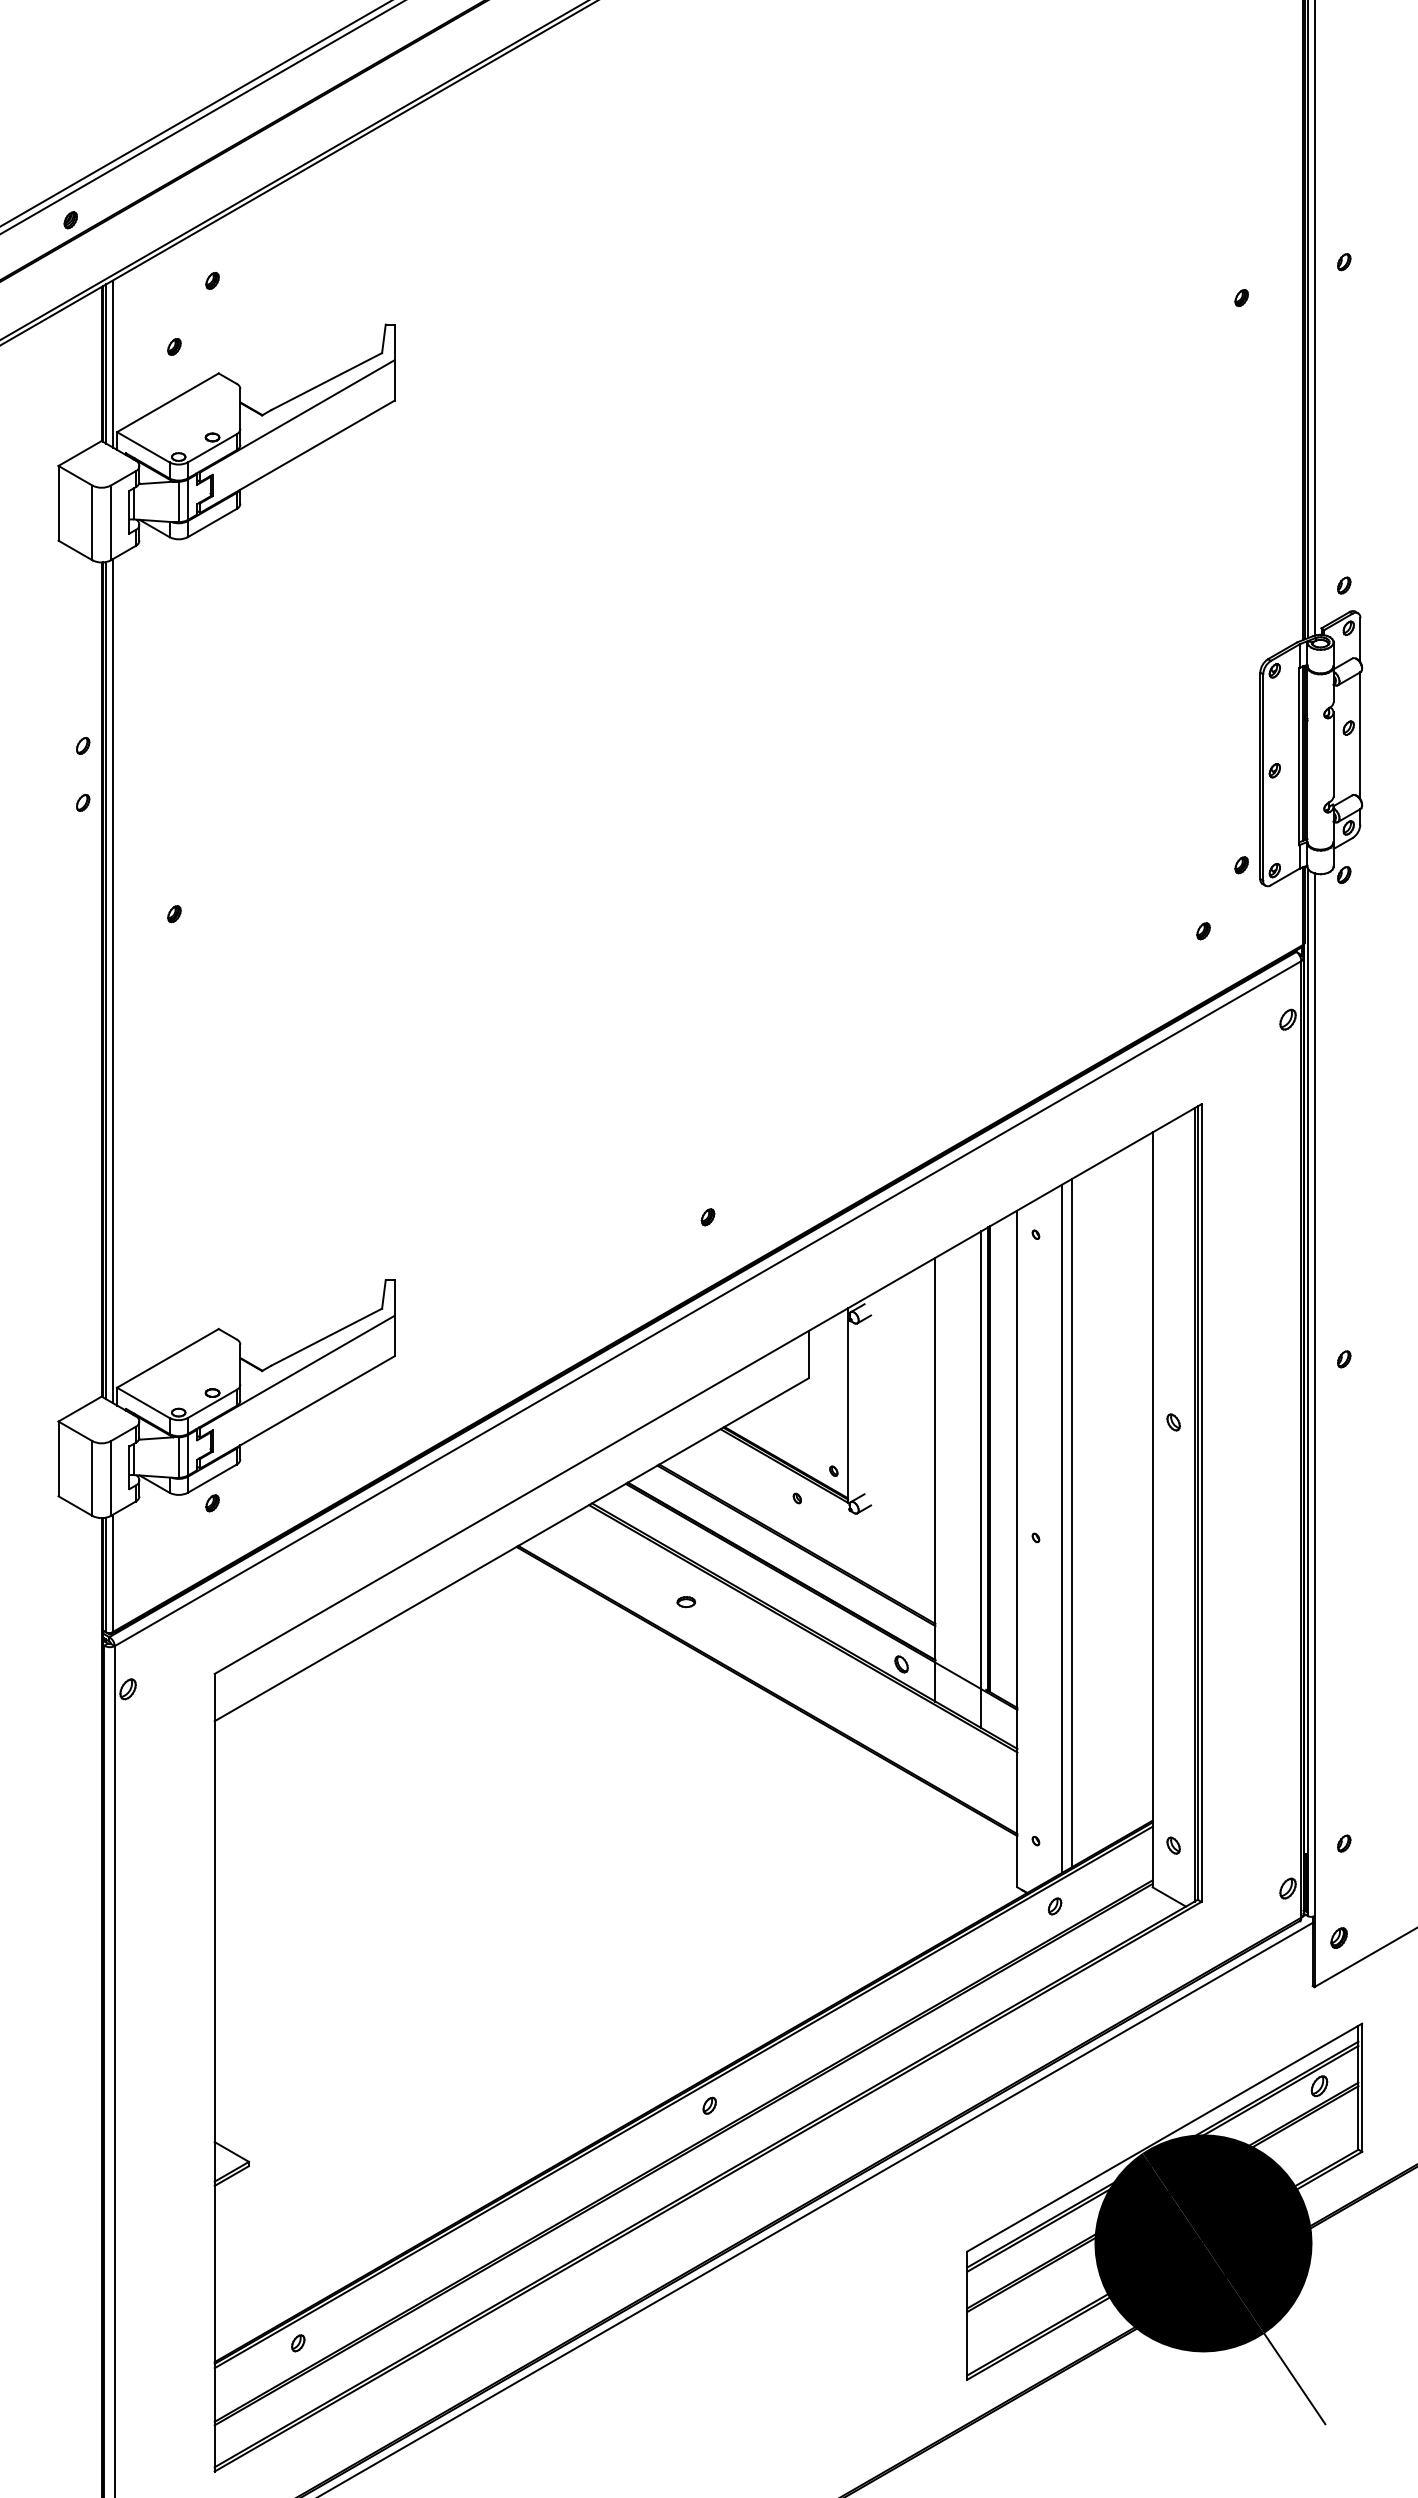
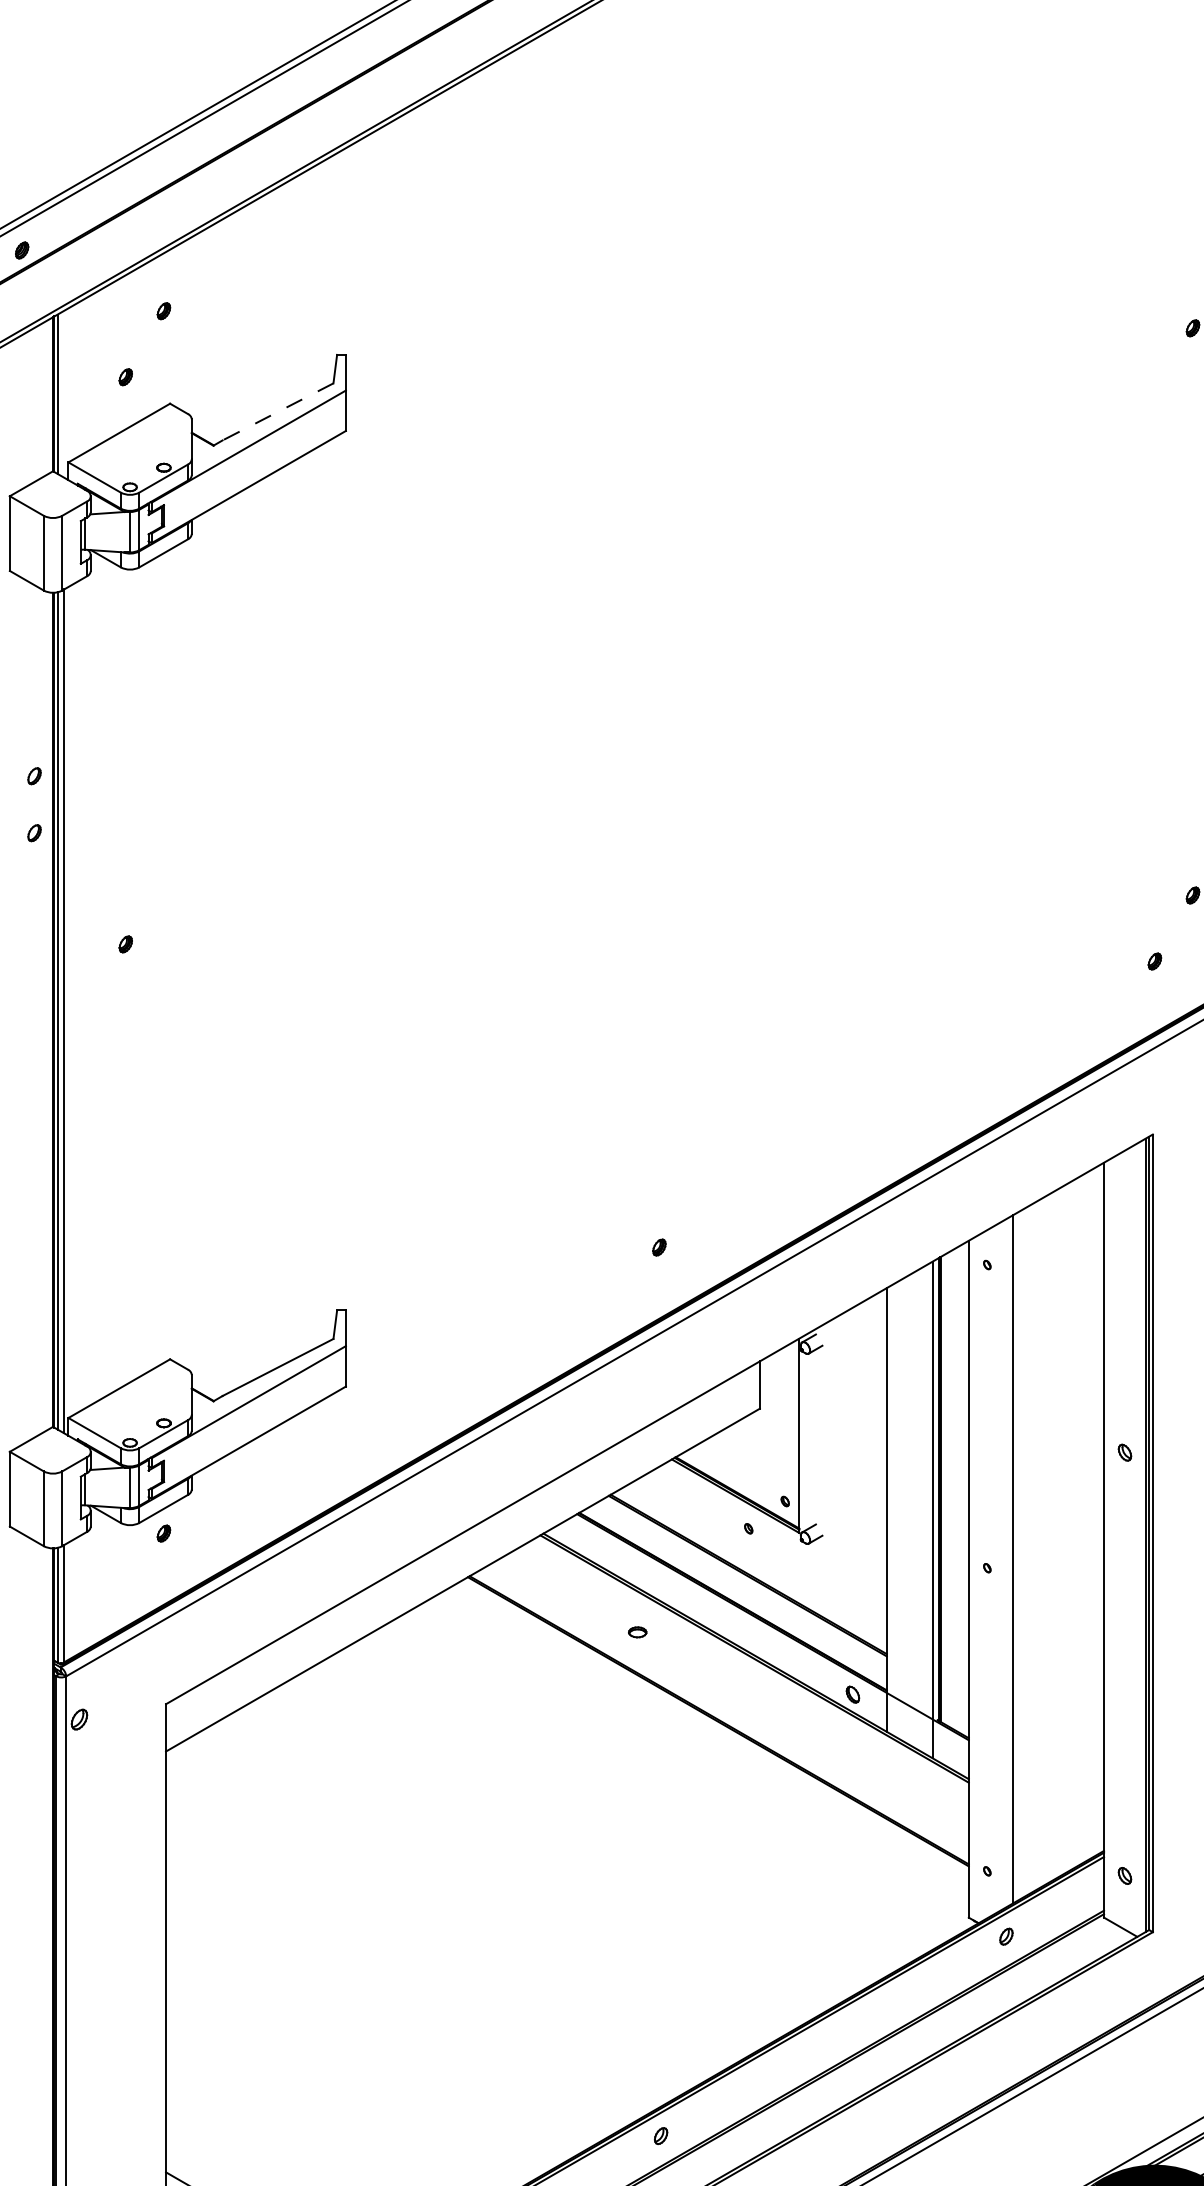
line: (112, 363) -> (63, 393), removed
line: (326, 381) -> (277, 411), solid -> dashed
line: (1072, 1523) -> (1023, 1553), removed

